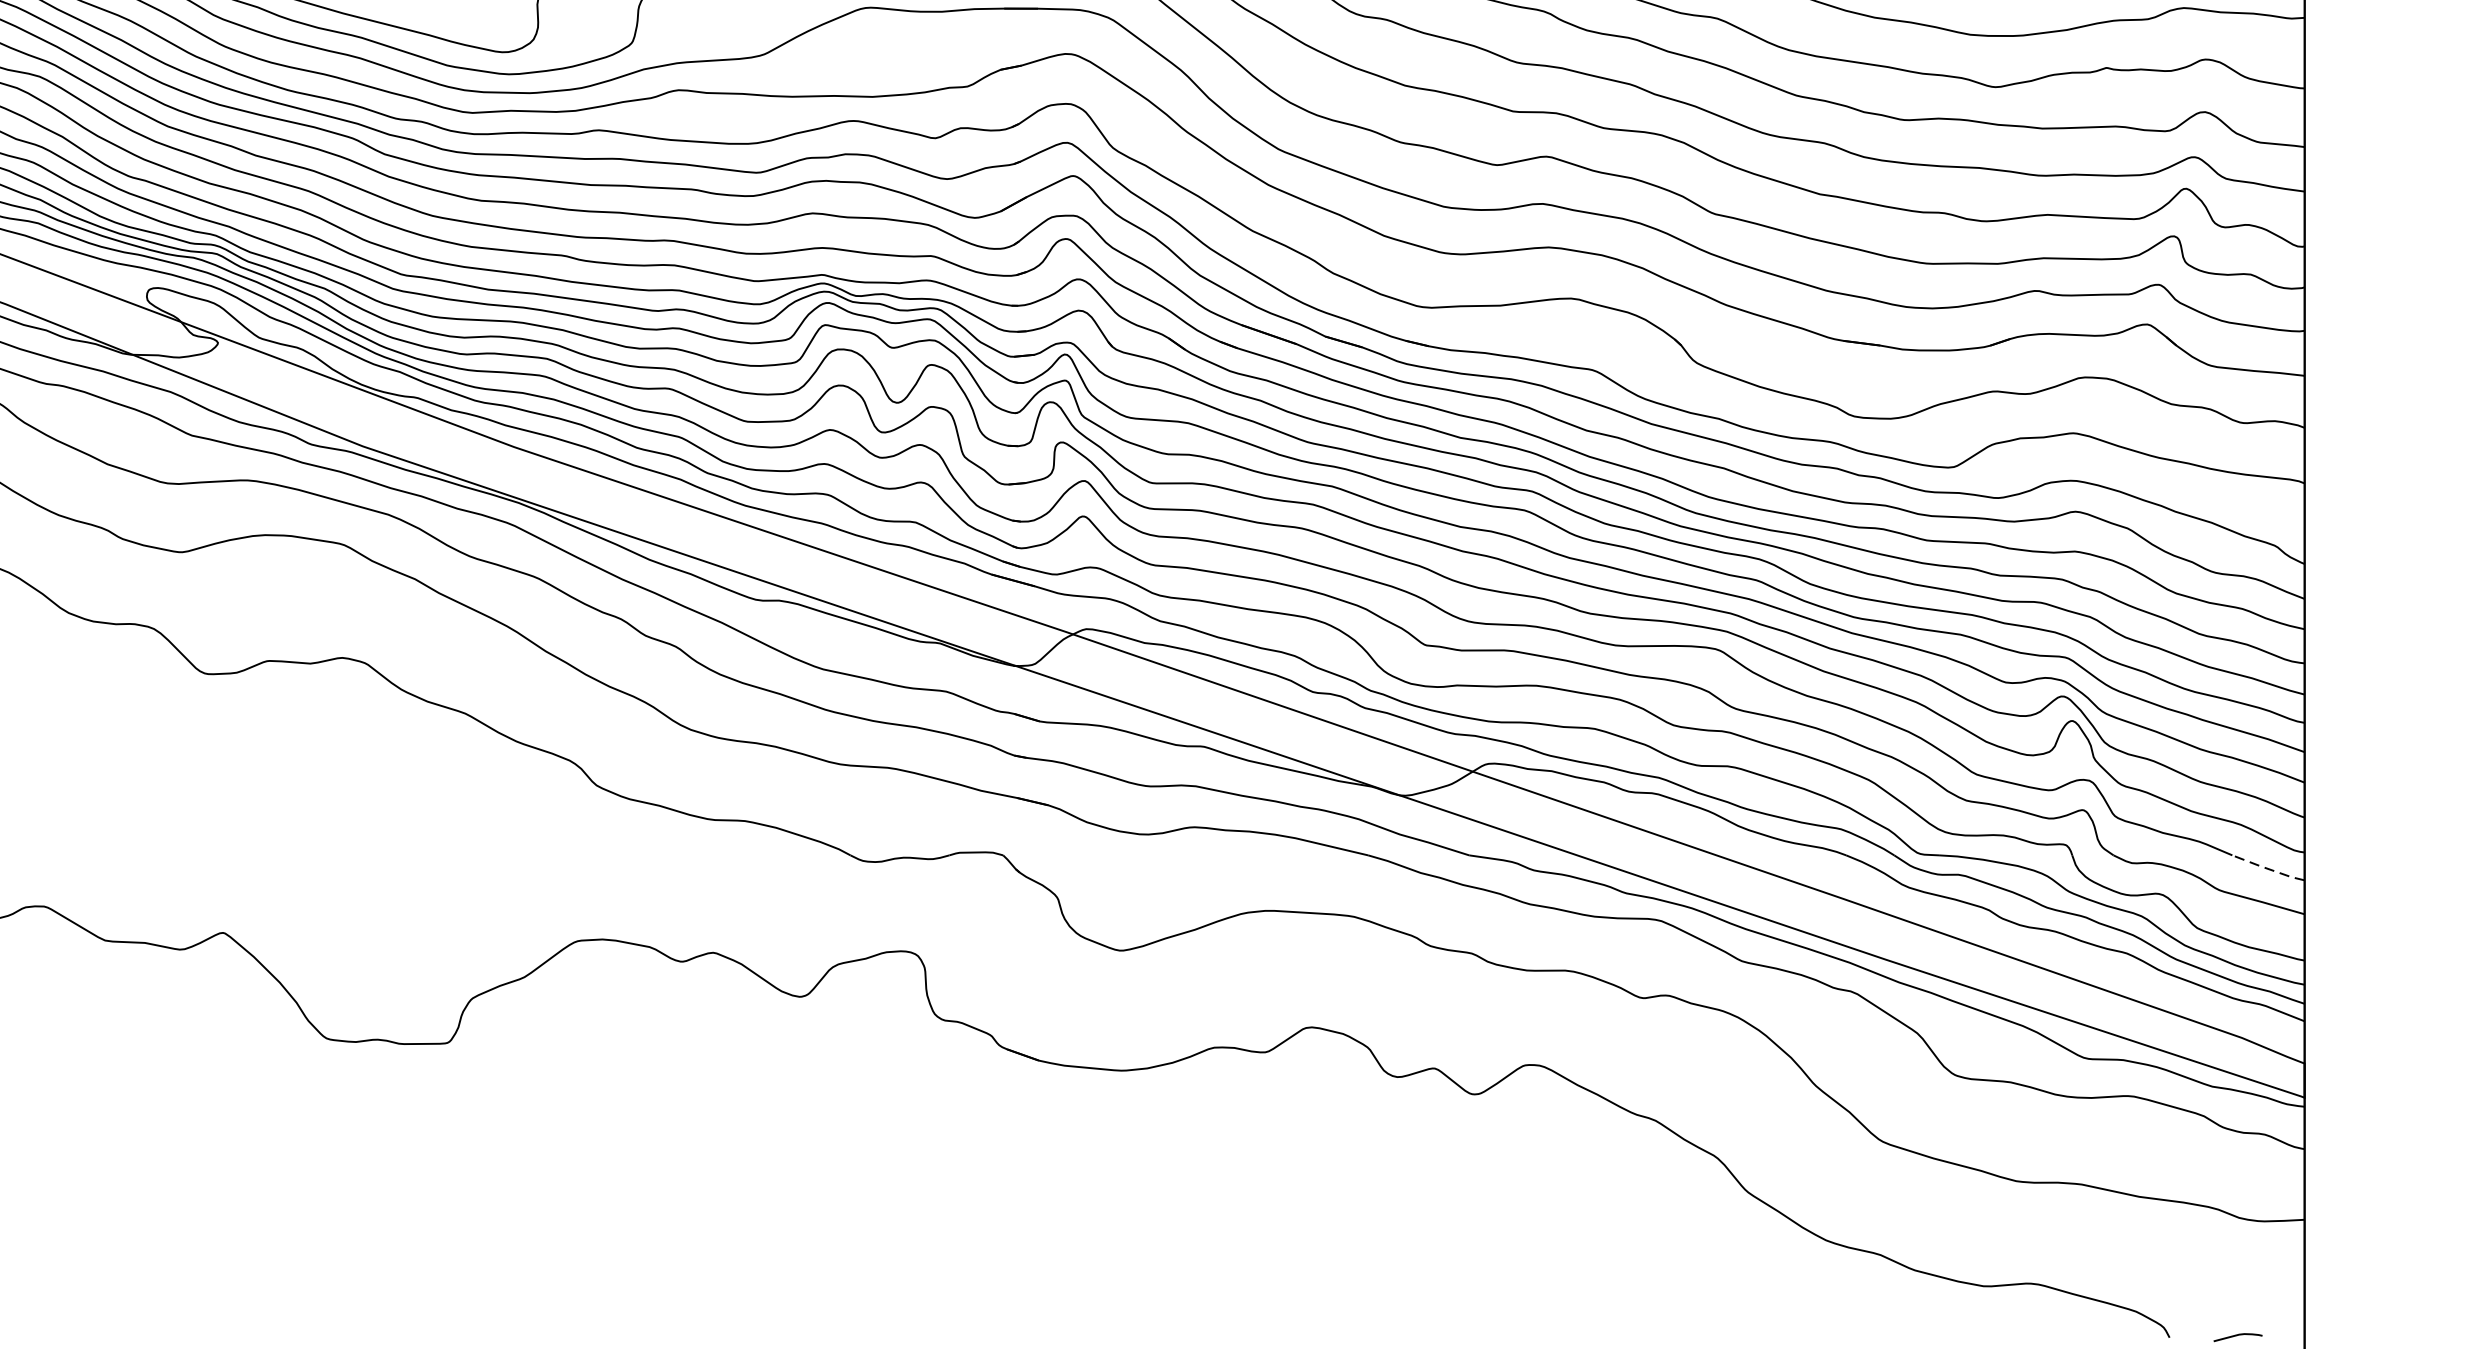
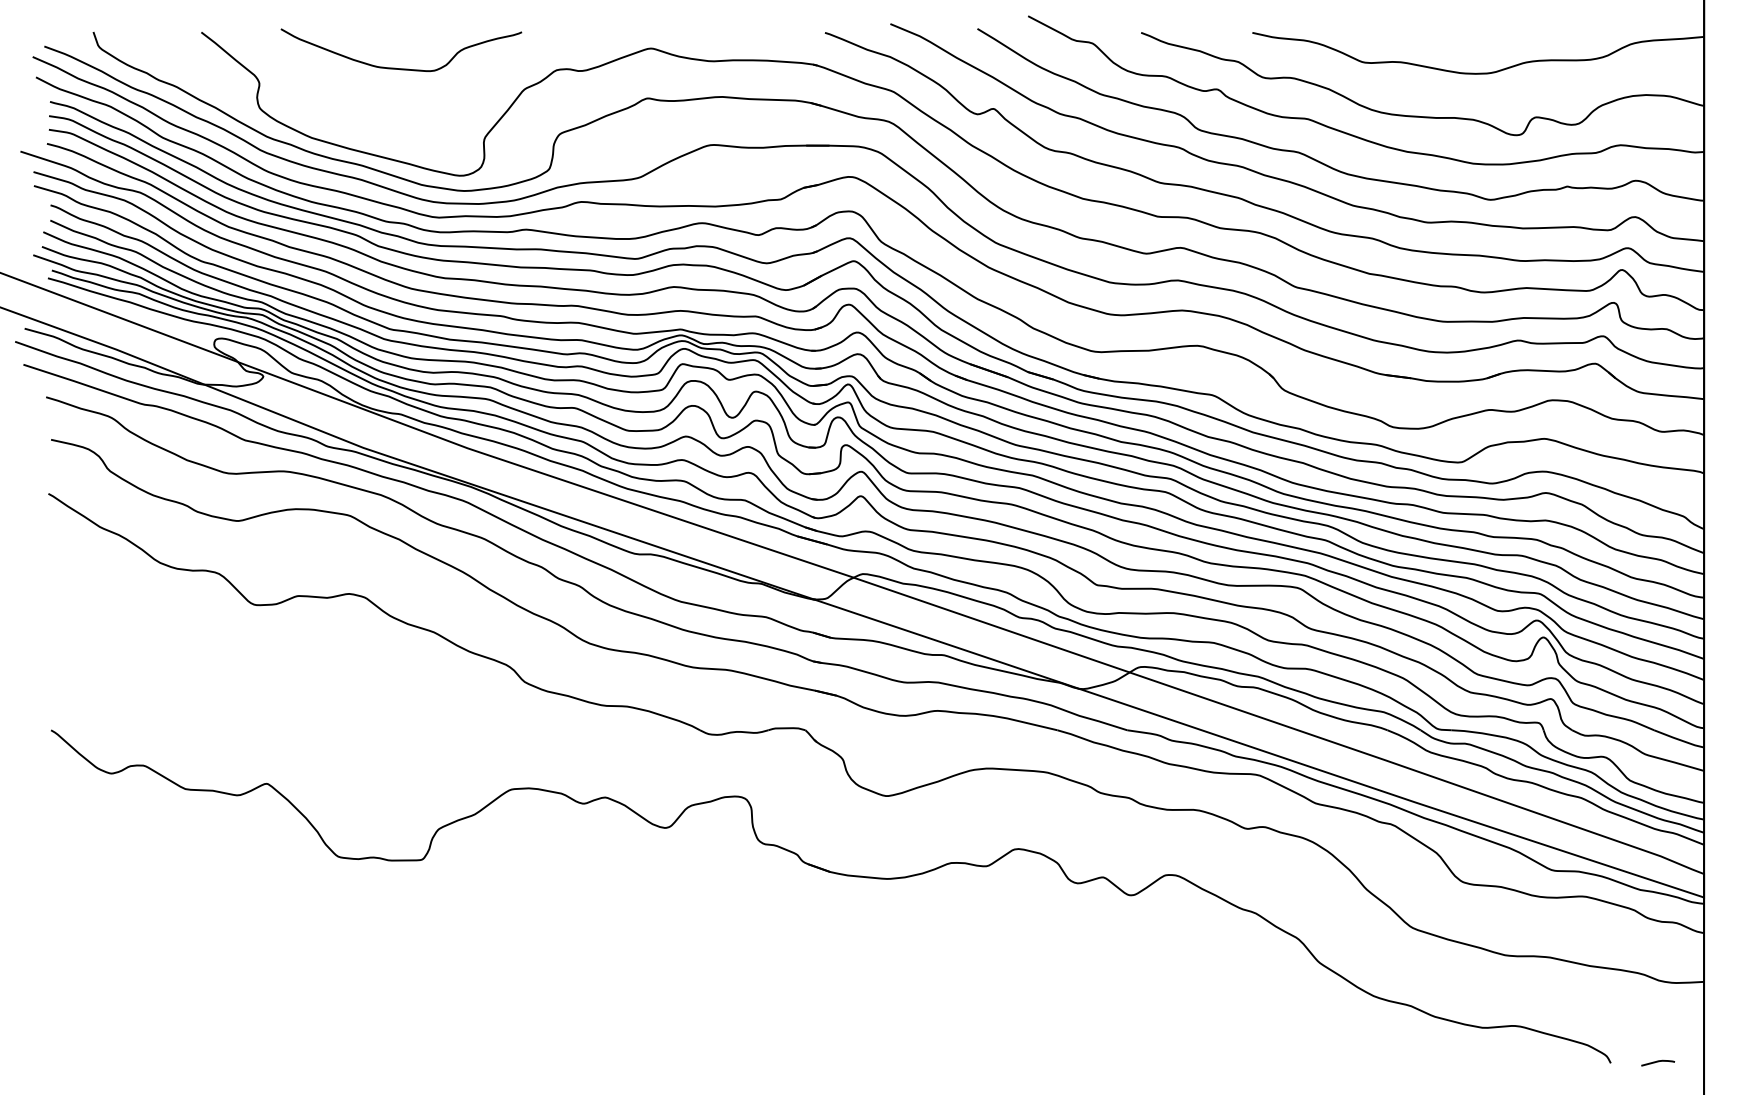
line: (2267, 868) -> (1678, 739), dashed -> solid

